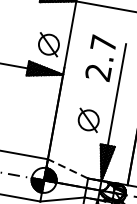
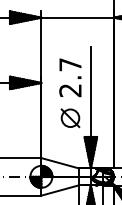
part: (48, 45) -> (24, 59), removed
text: (101, 57) -> (70, 77), moved
line: (67, 169) -> (59, 163), dashed -> solid

